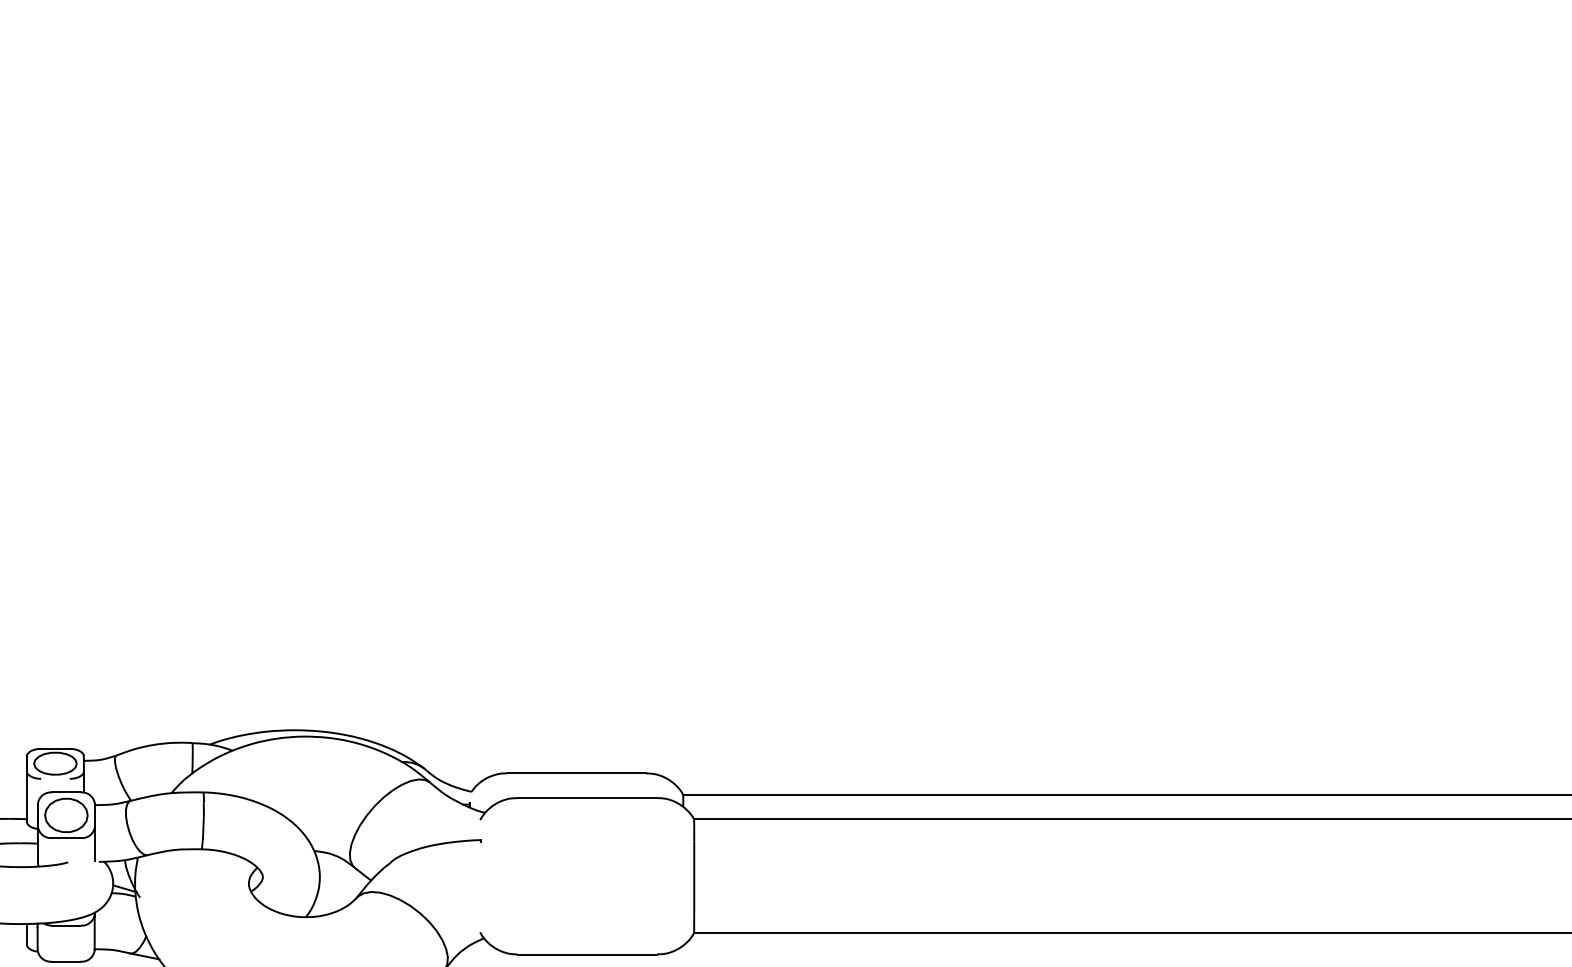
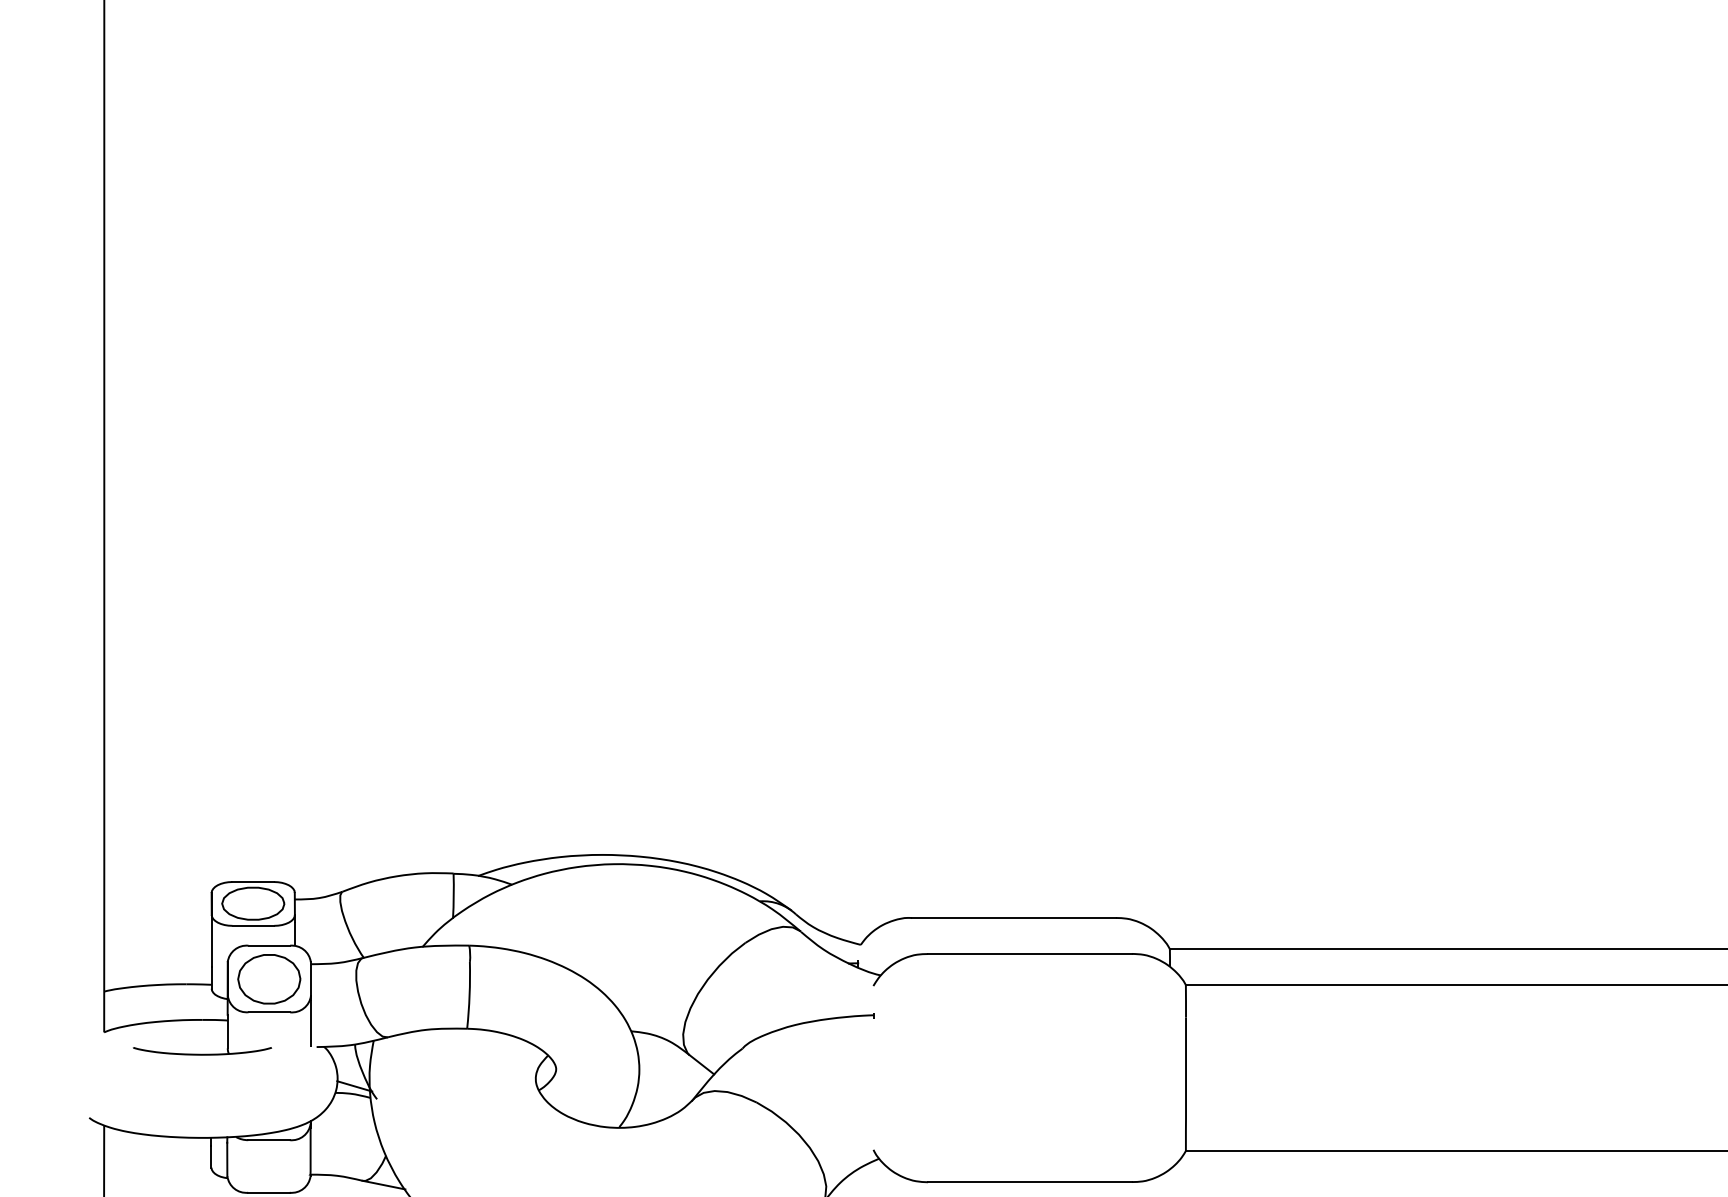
line: (55, 778) -> (253, 925), added

